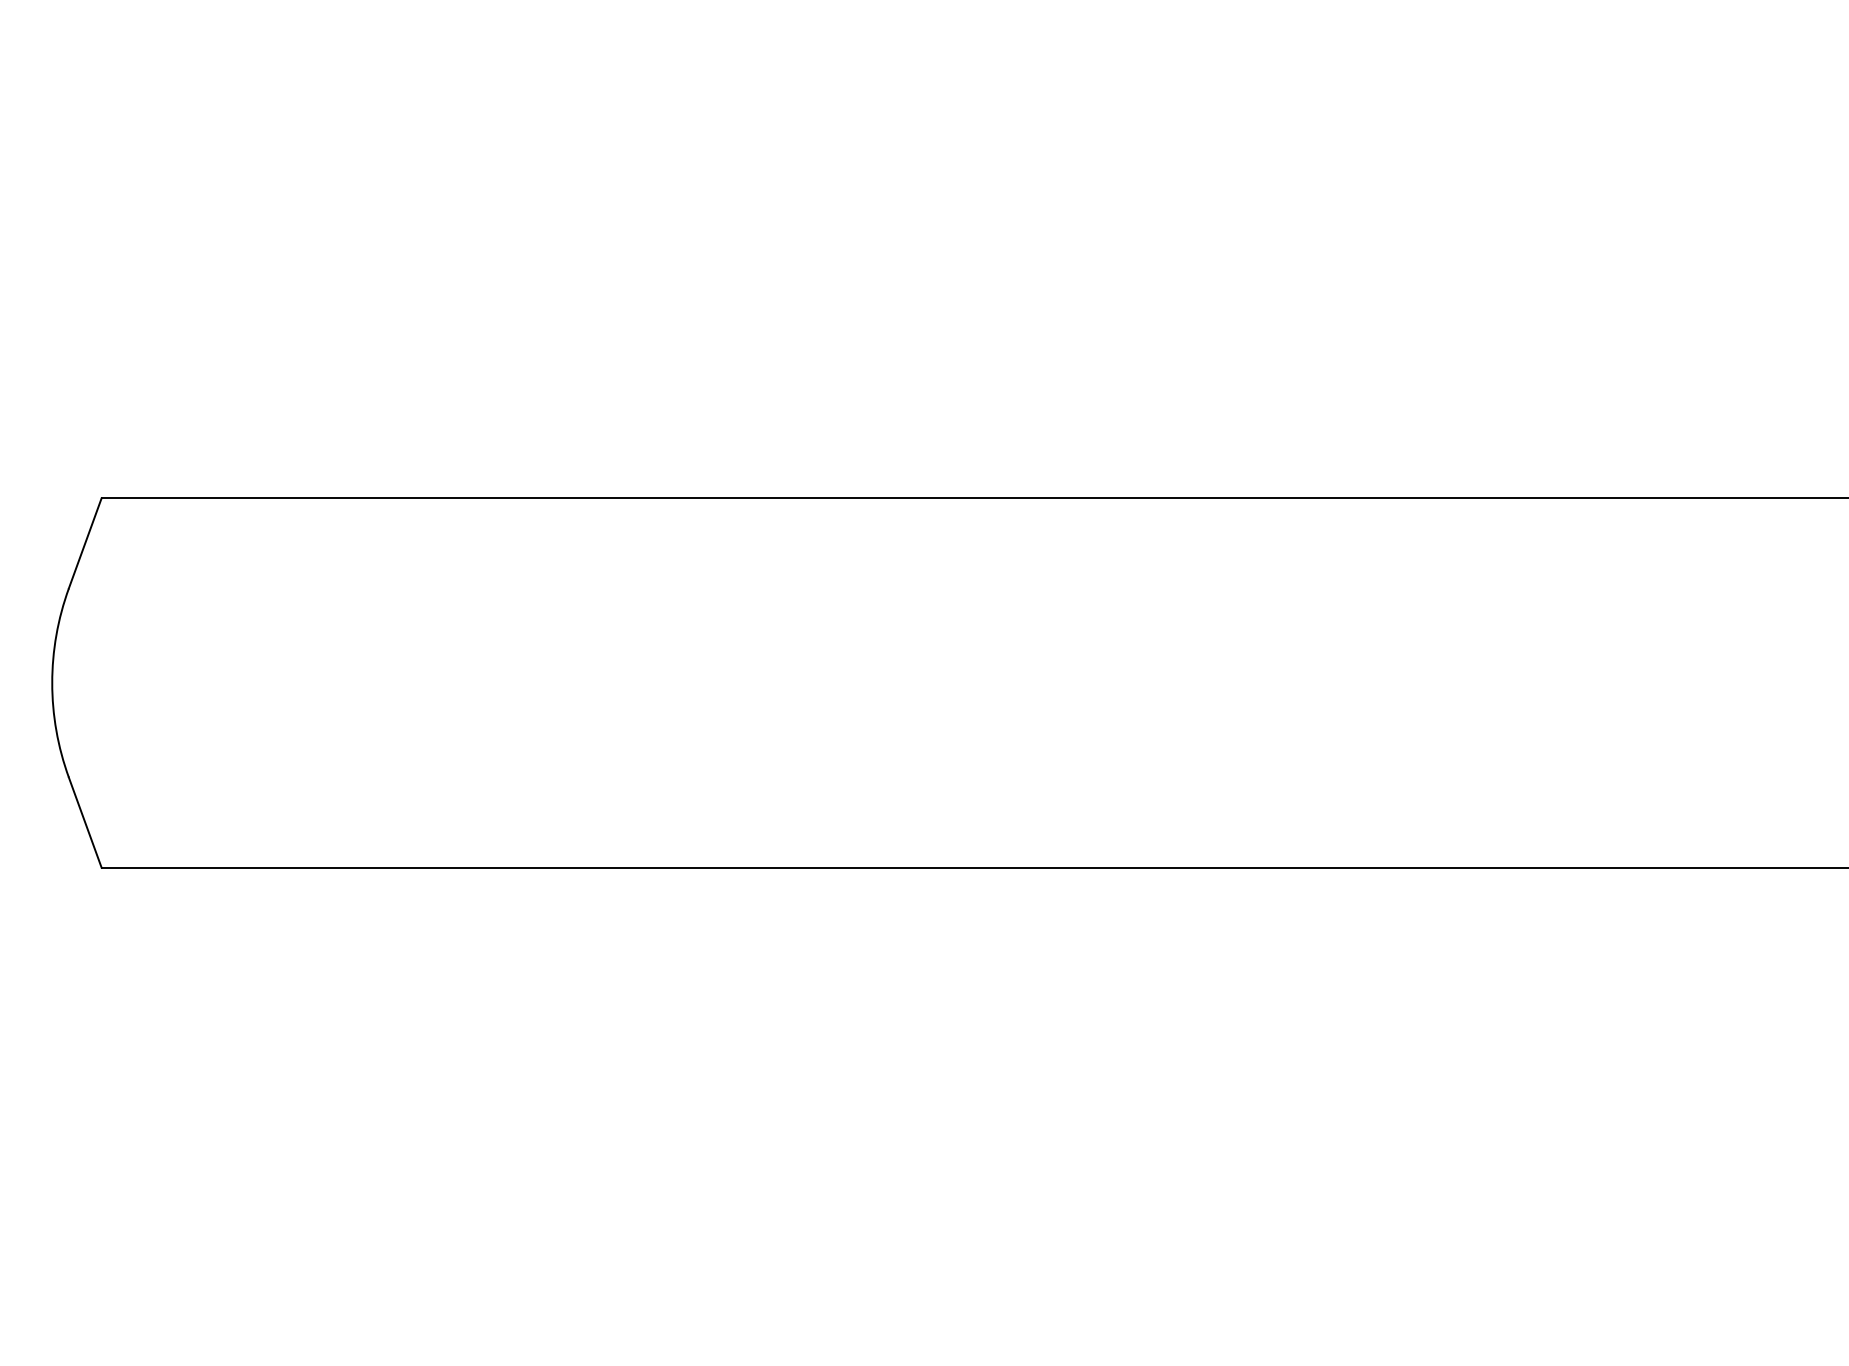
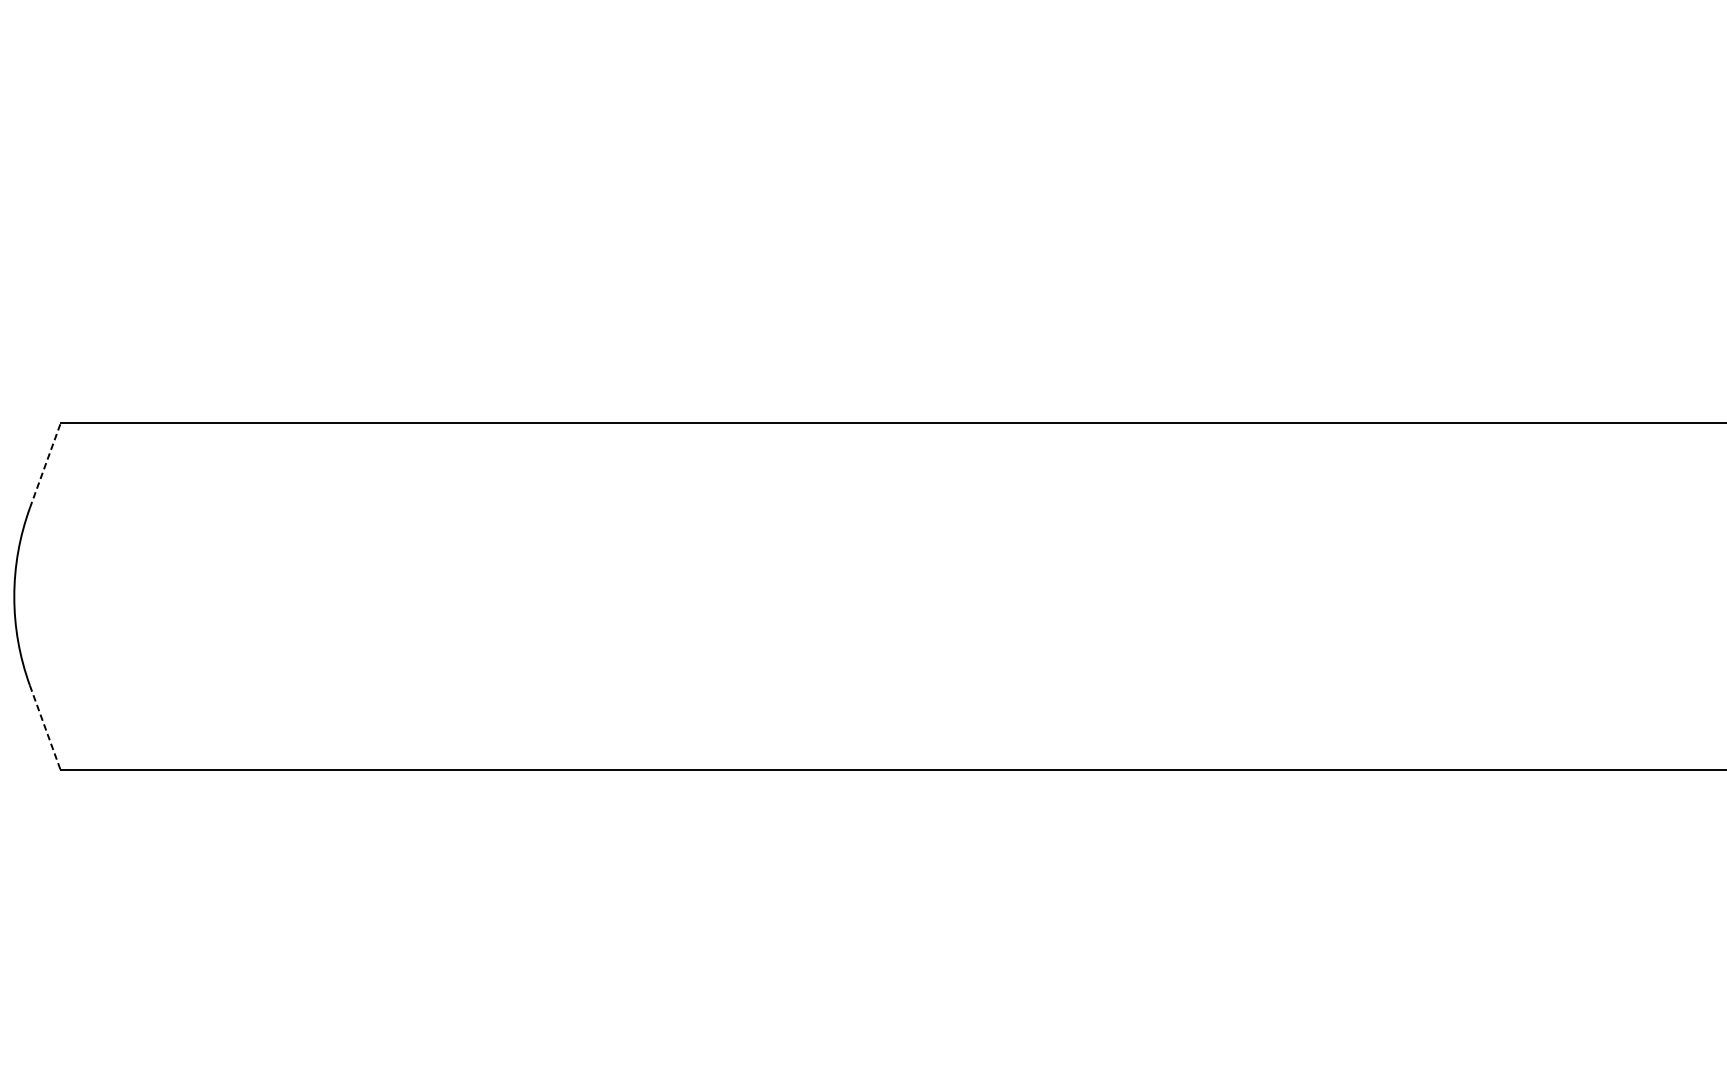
line: (85, 542) -> (45, 464), solid -> dashed
line: (85, 823) -> (45, 728), solid -> dashed

